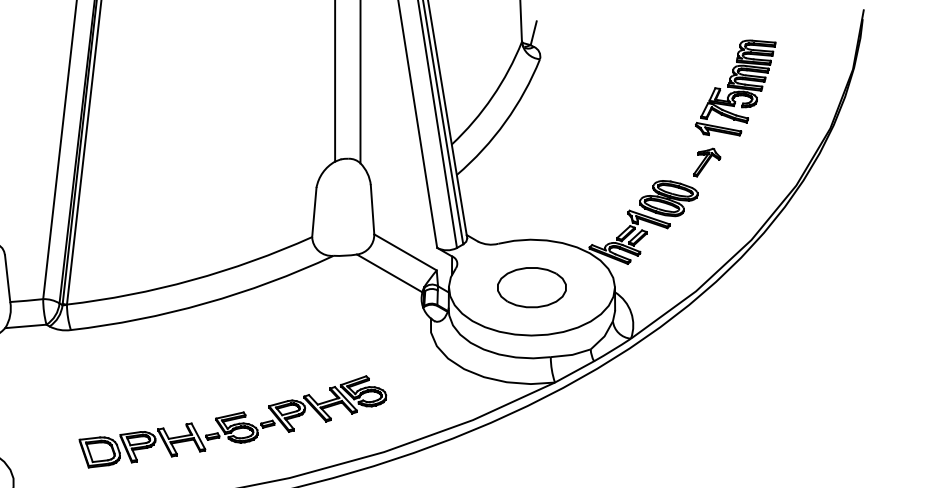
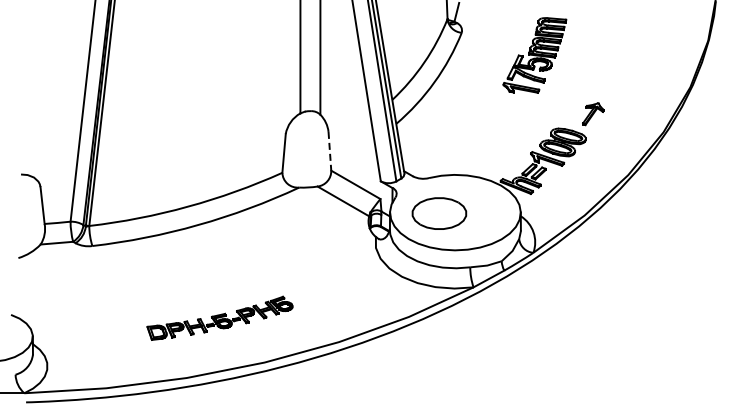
part: (735, 88) -> (534, 55), moved
line: (372, 210) -> (329, 151), solid -> dashed
part: (532, 287) -> (439, 213), moved
part: (232, 422) -> (219, 318), size x0.6

